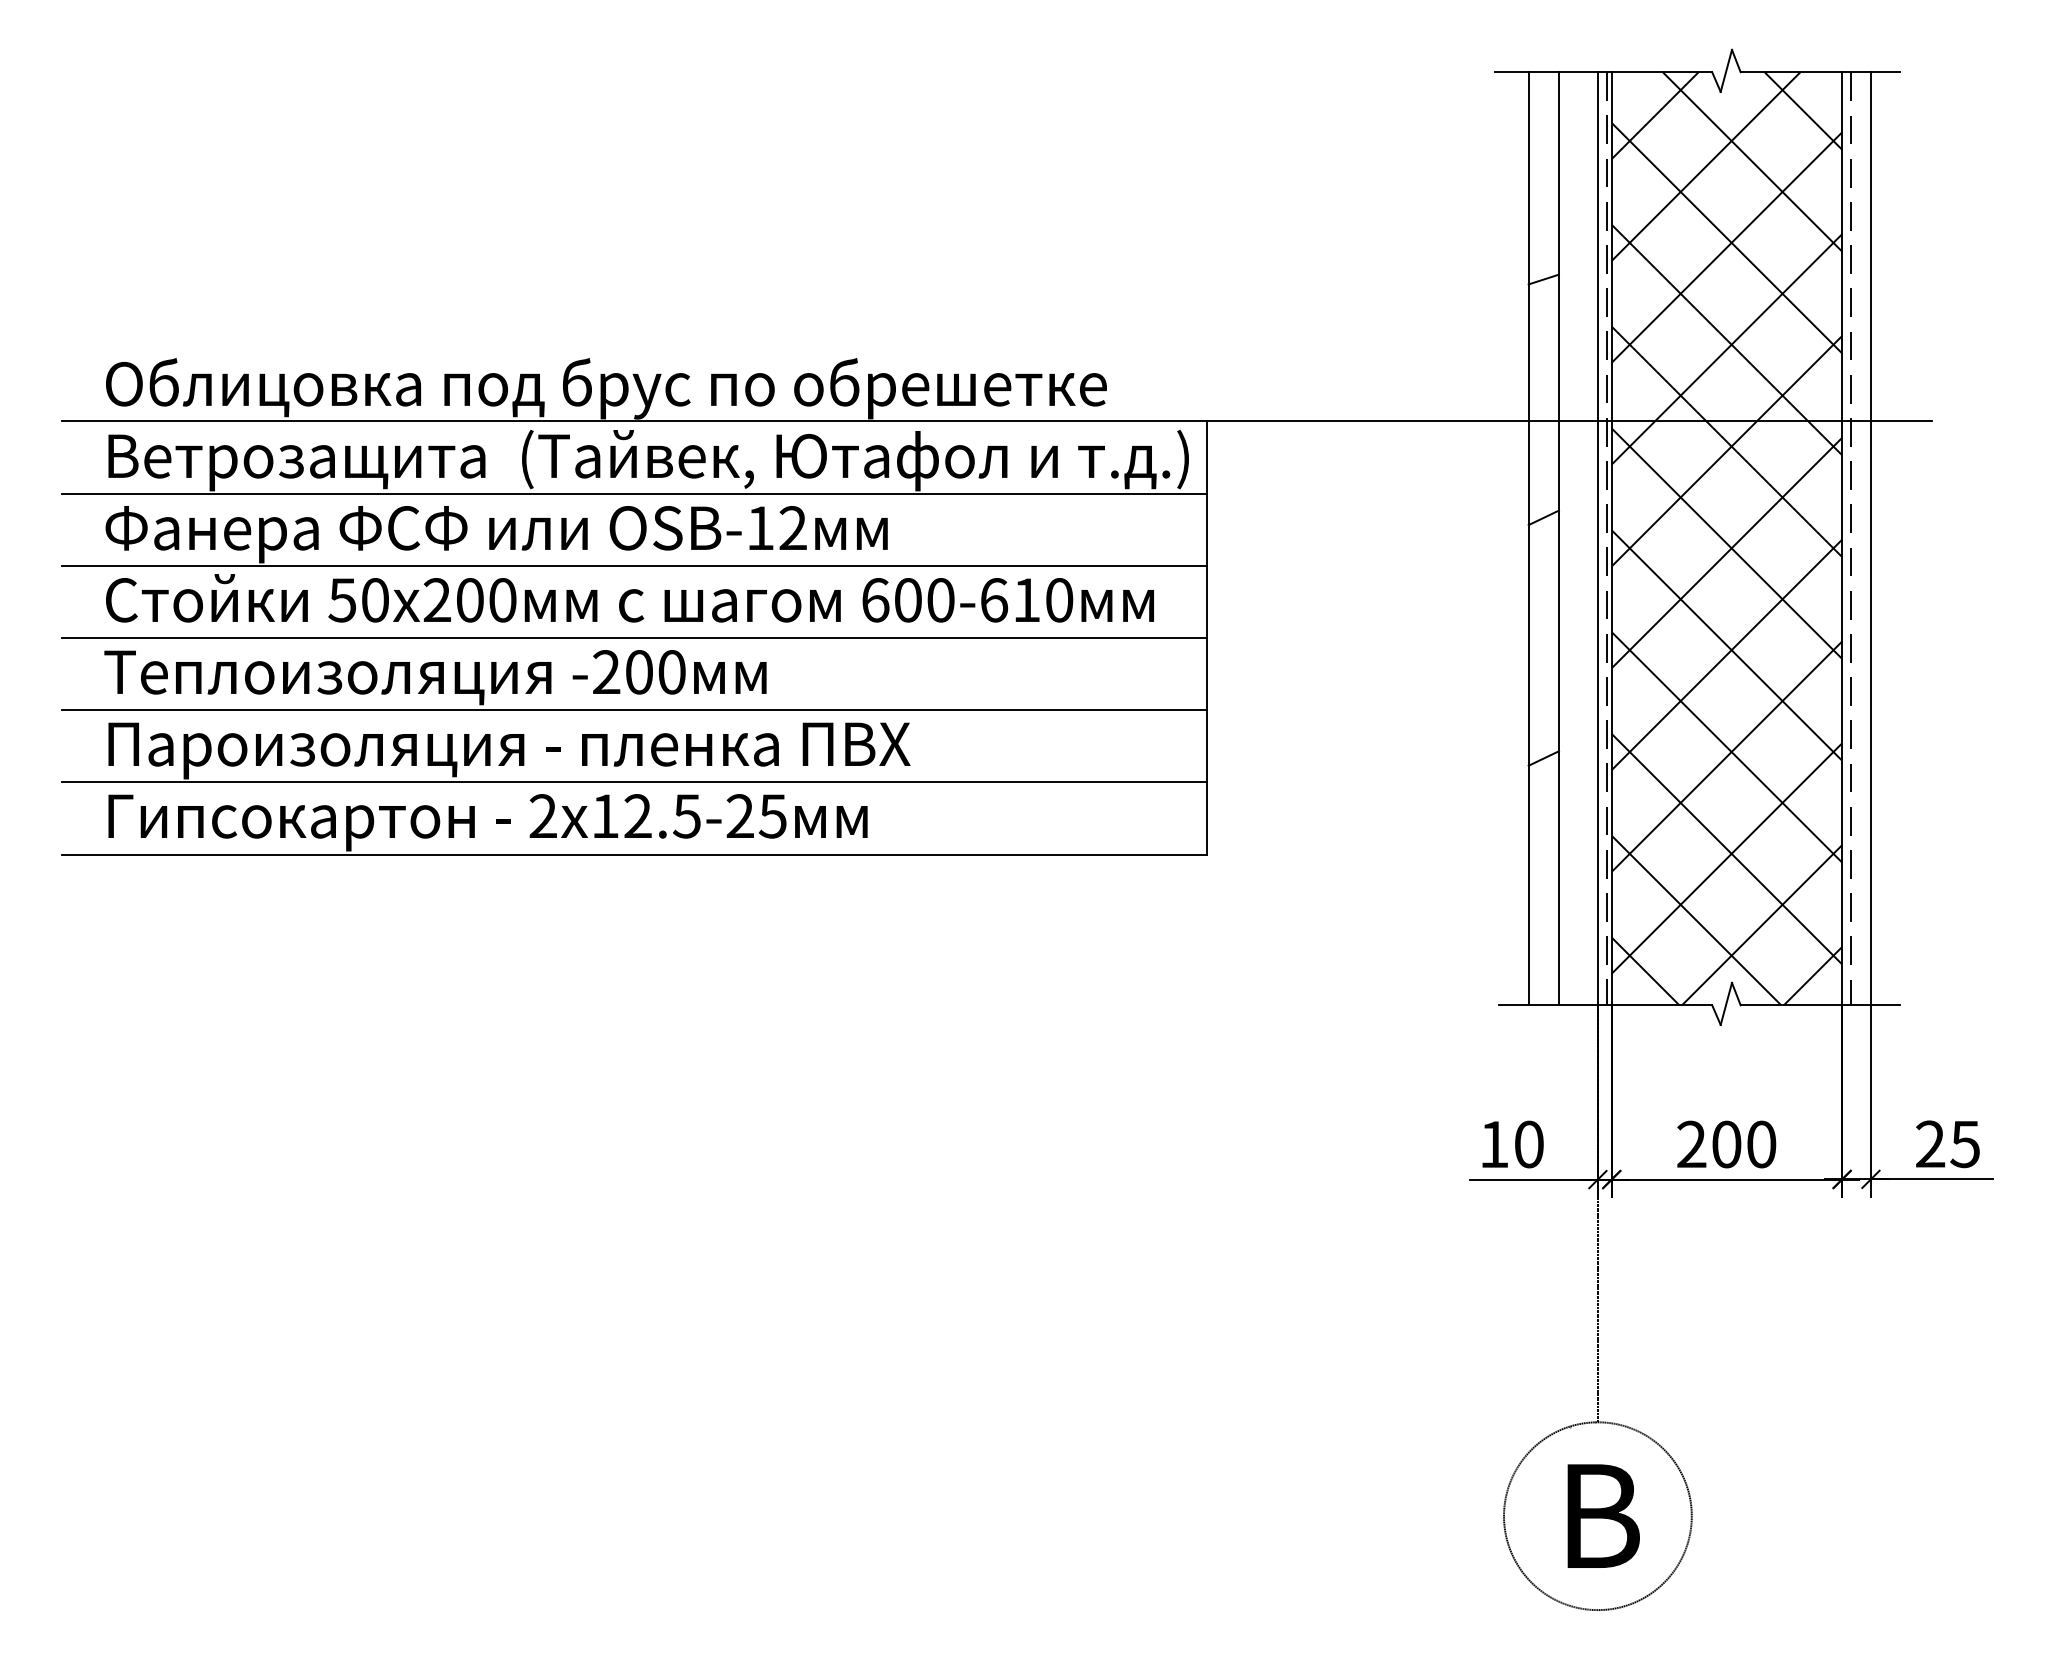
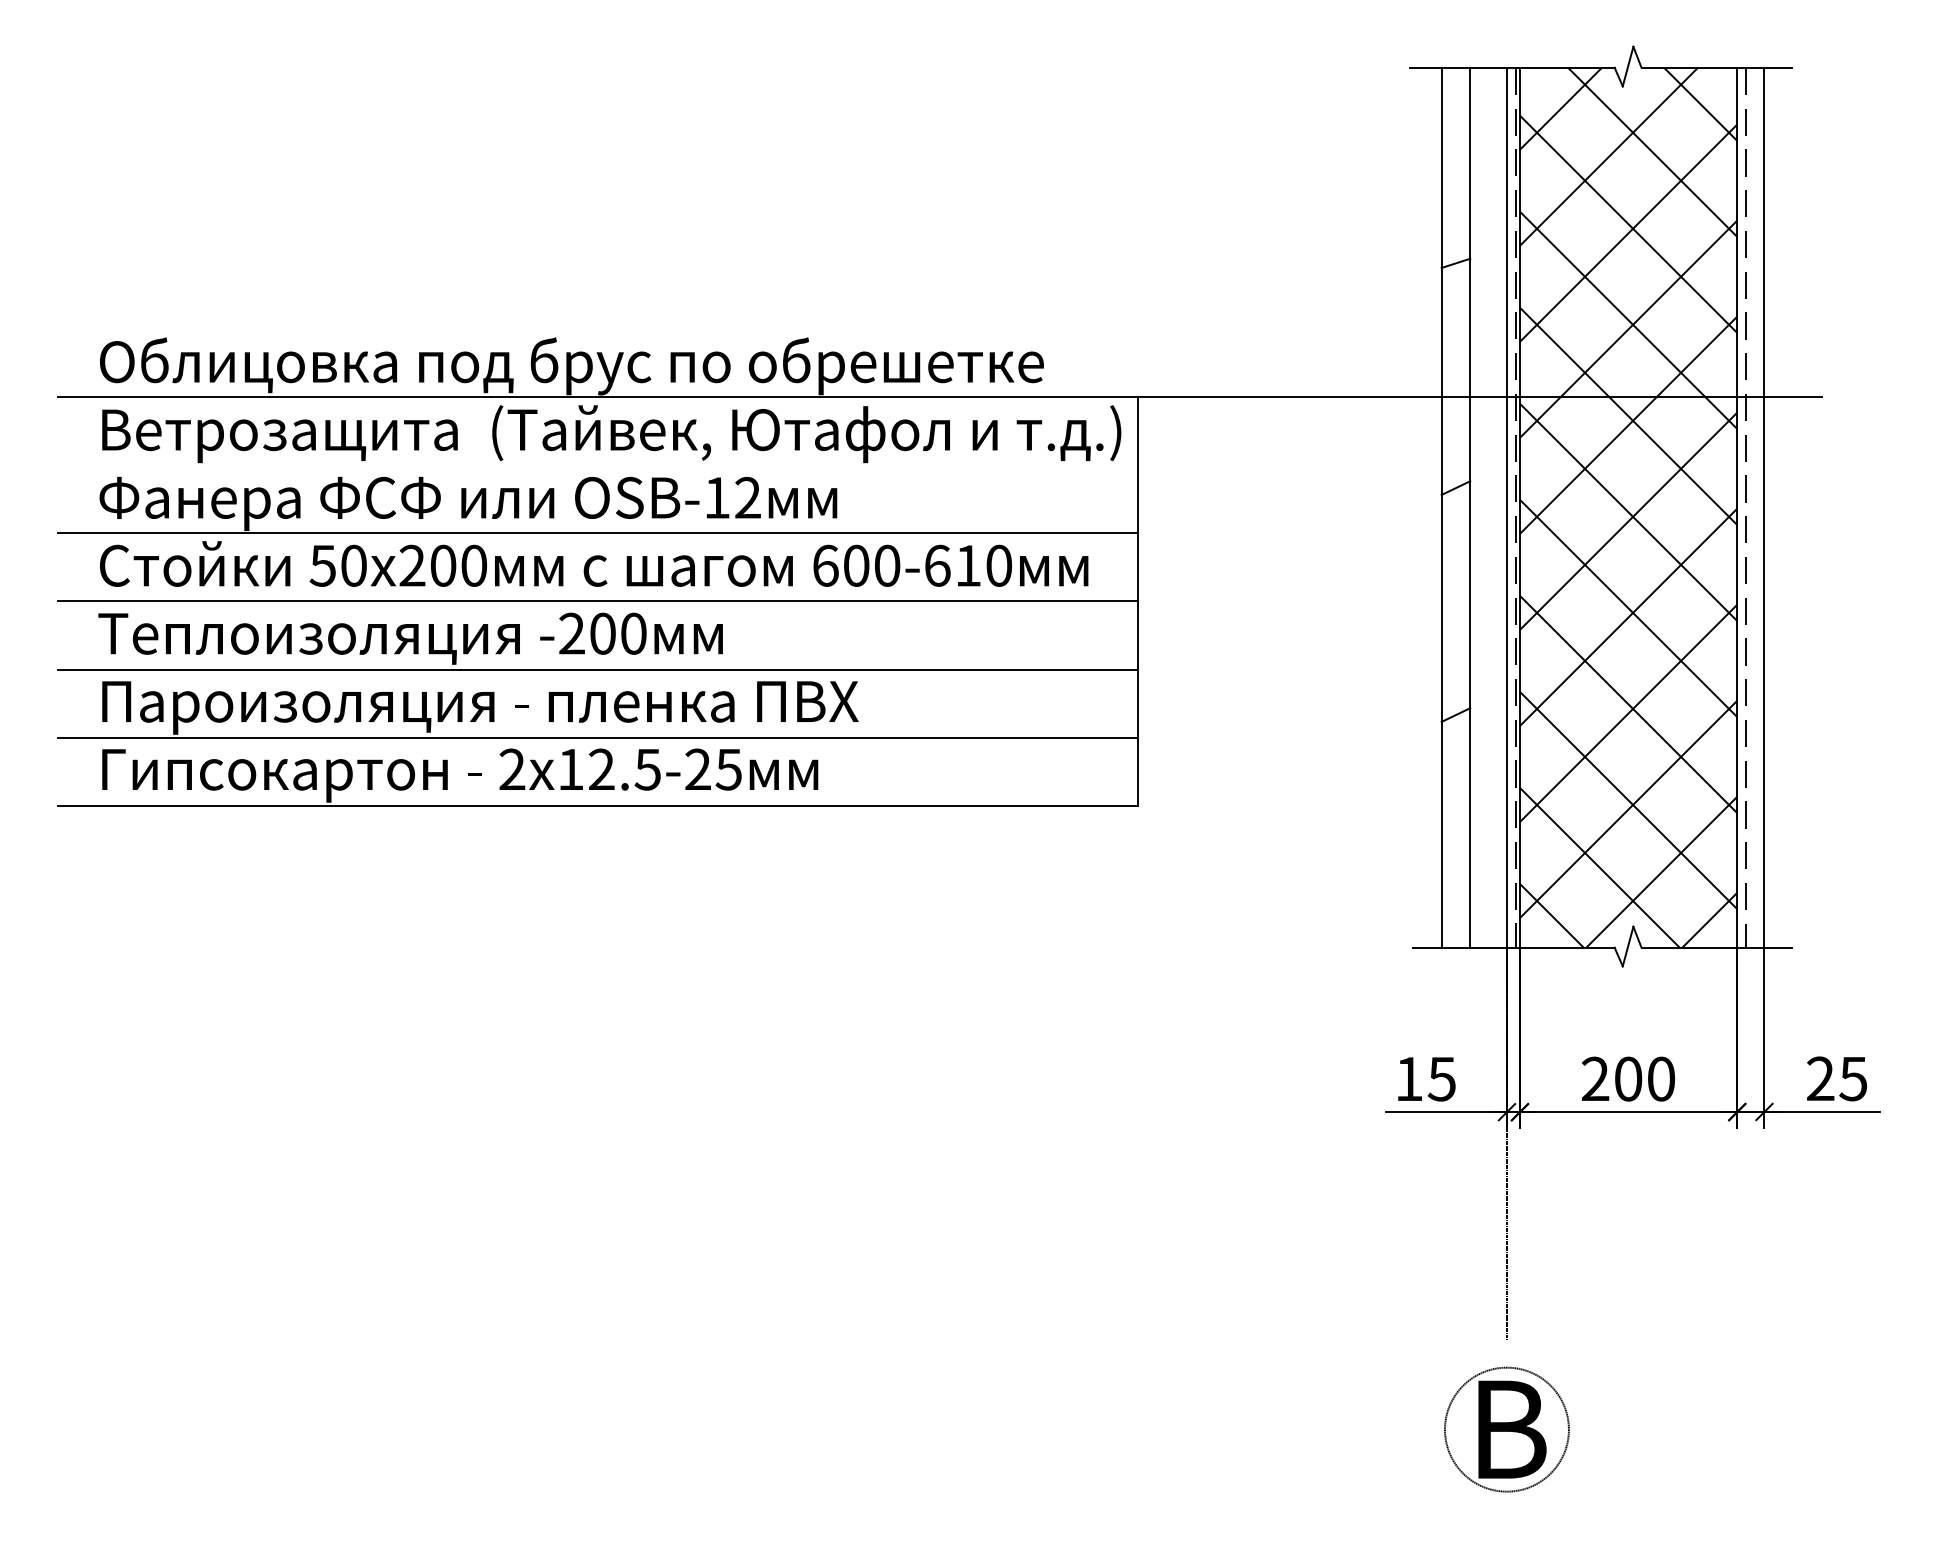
line: (634, 493) -> (598, 465), removed
text: (1528, 1144) -> (1441, 1079), 10 -> 15
circle: (1597, 1516) -> (1506, 1429), size x0.7

